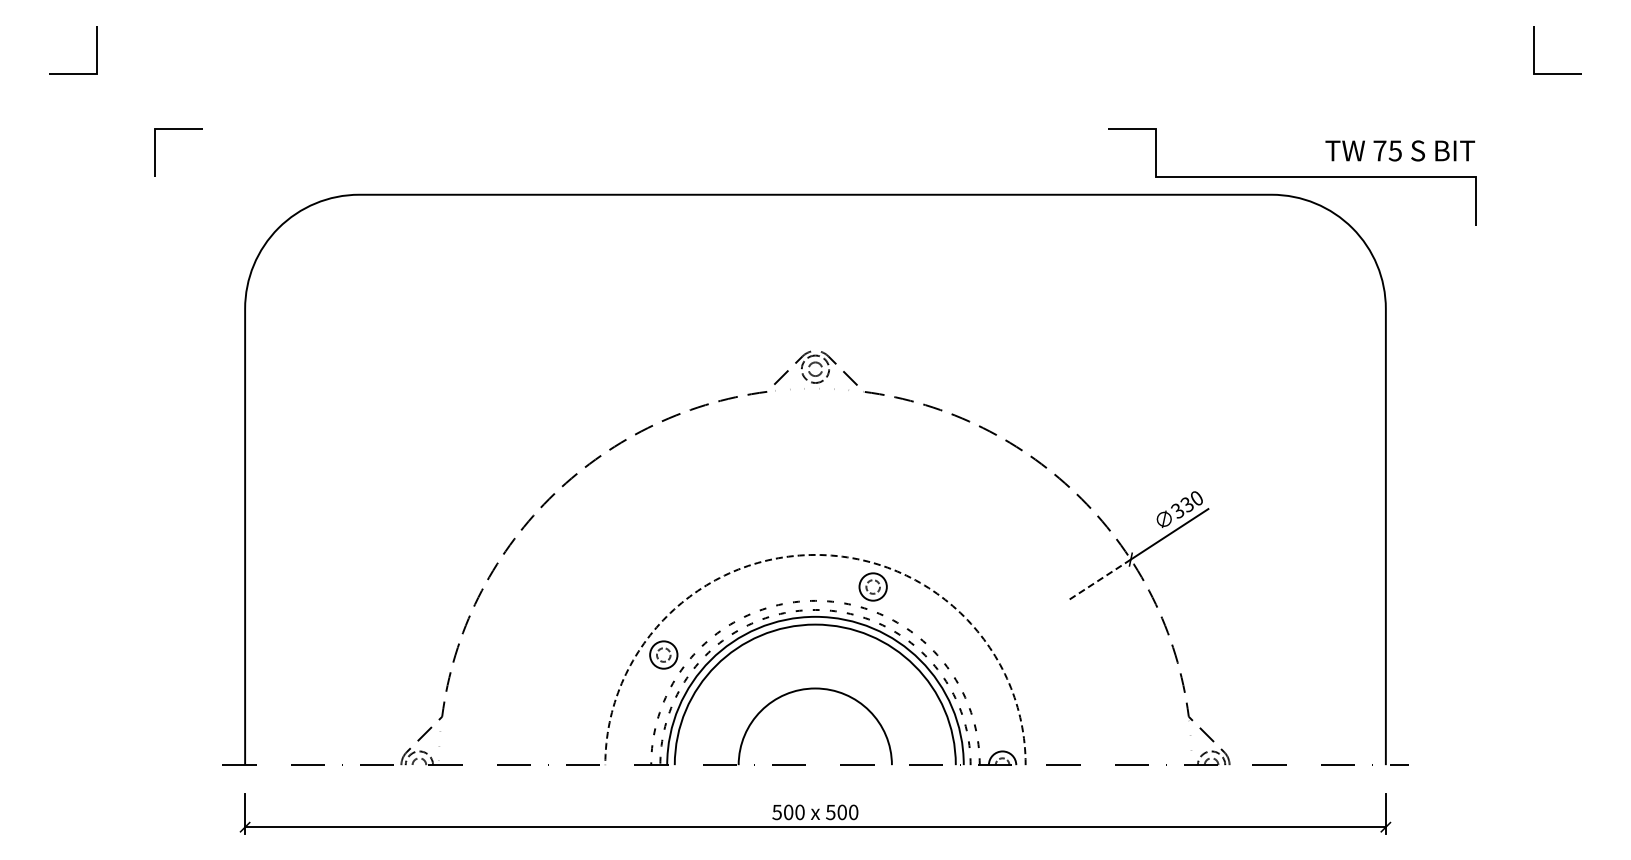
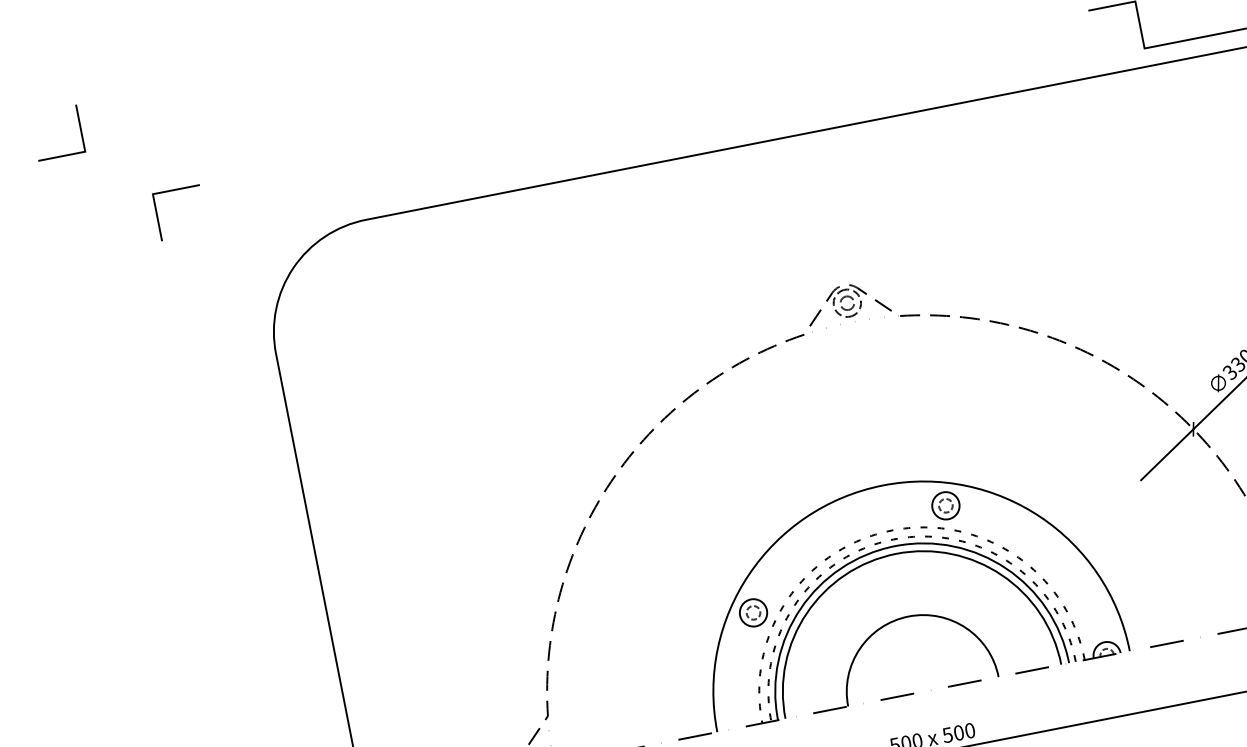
arc: (815, 554) -> (883, 485), dashed -> solid
line: (1100, 579) -> (1167, 454), dashed -> solid

